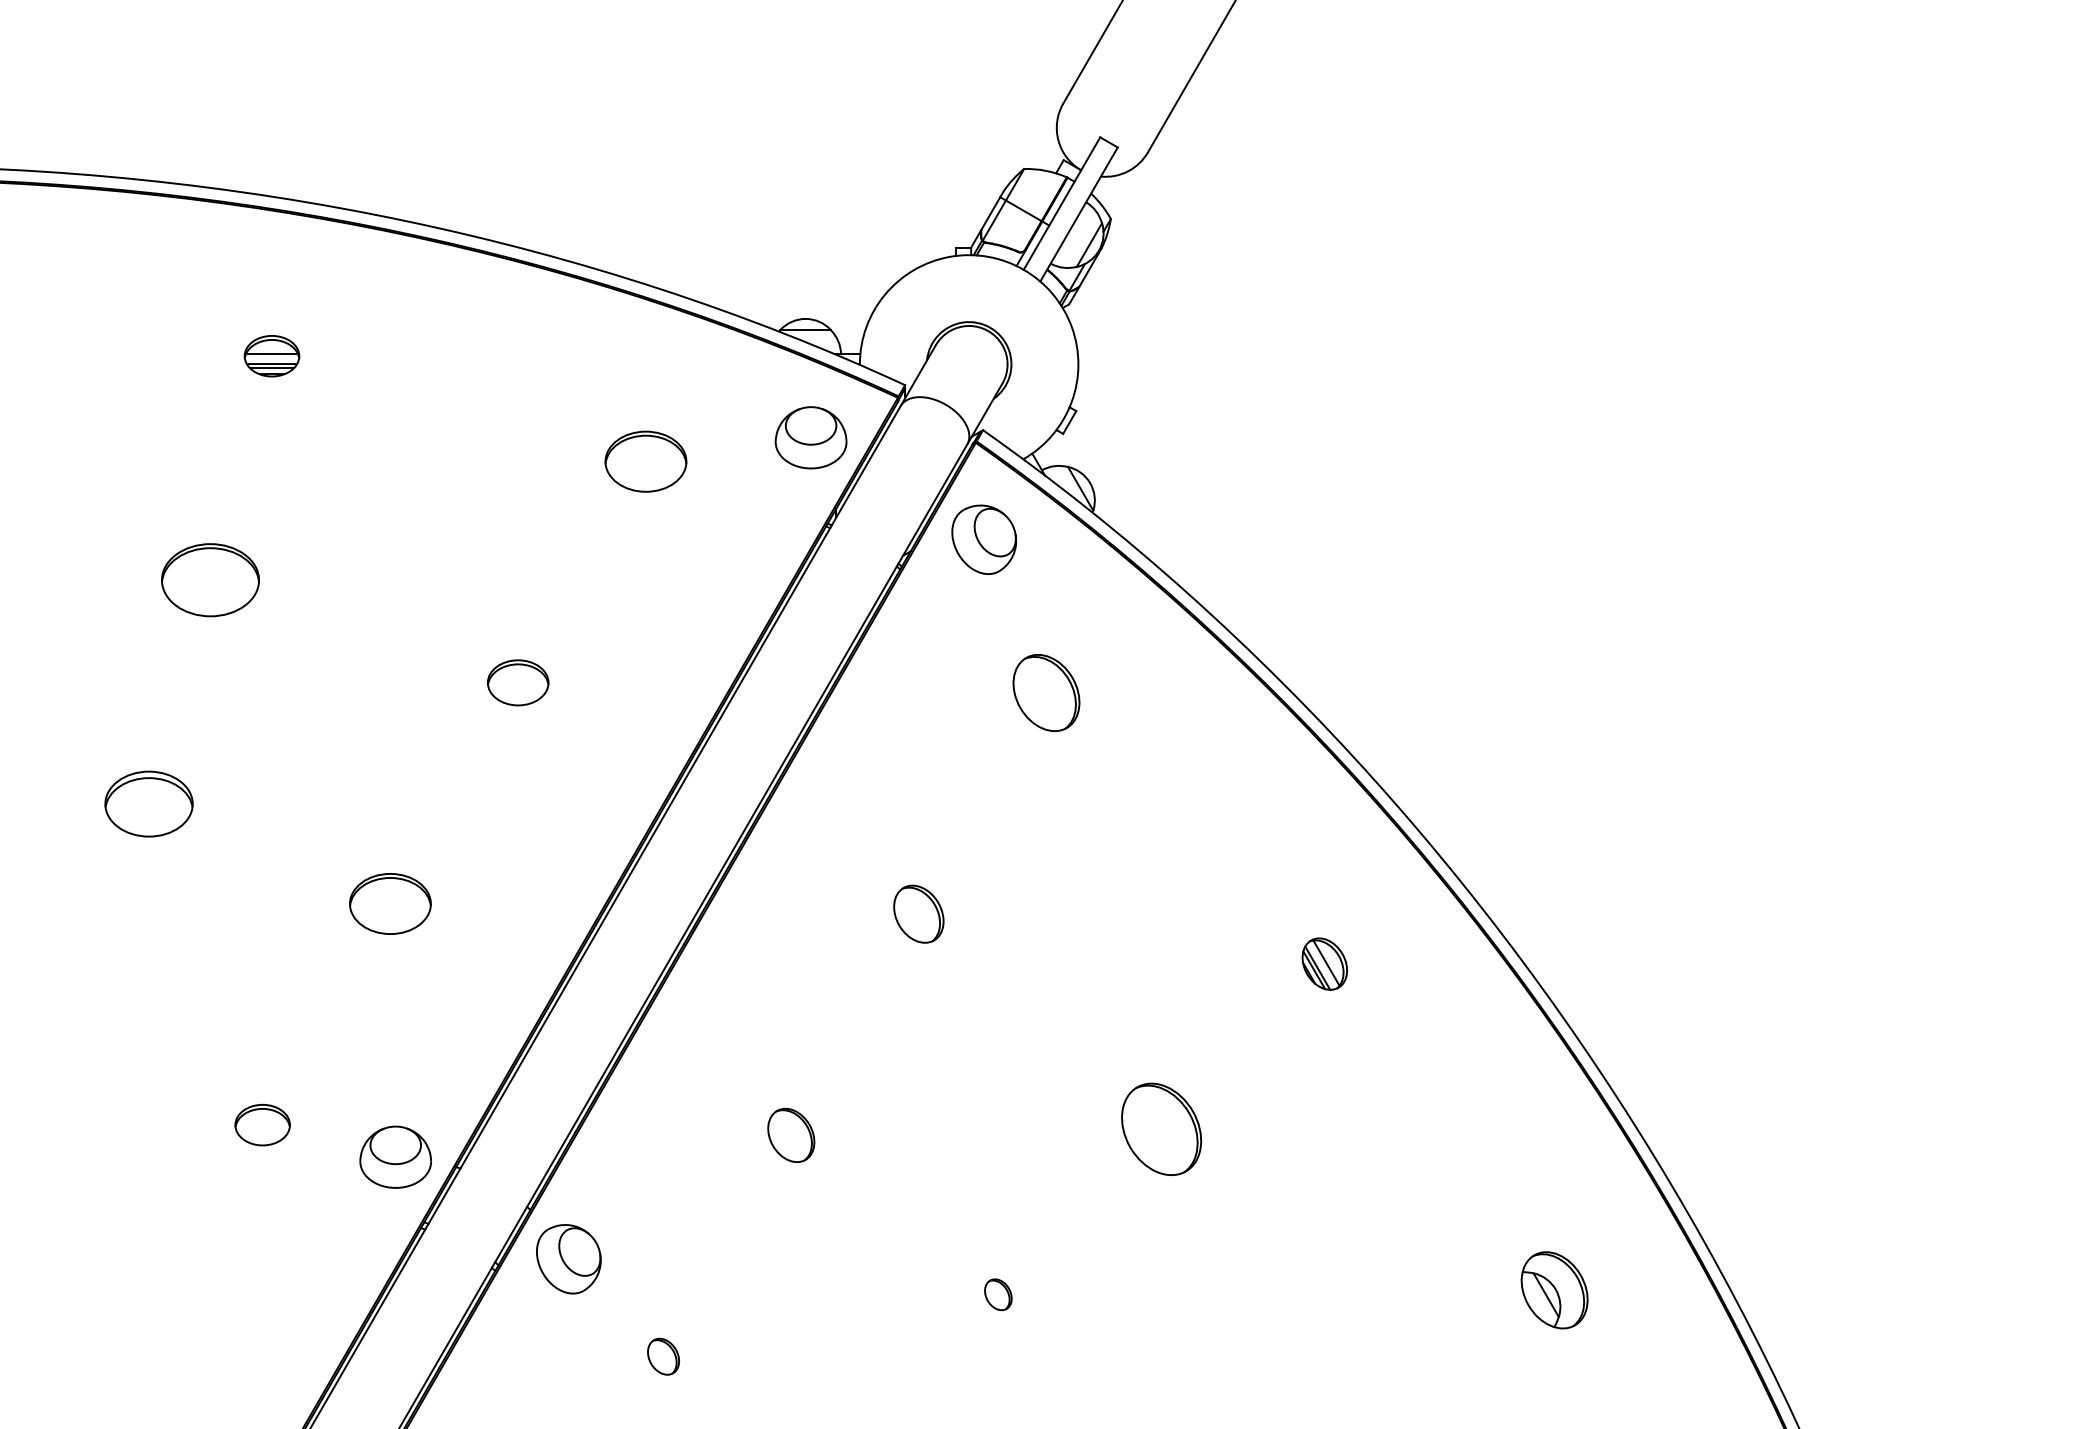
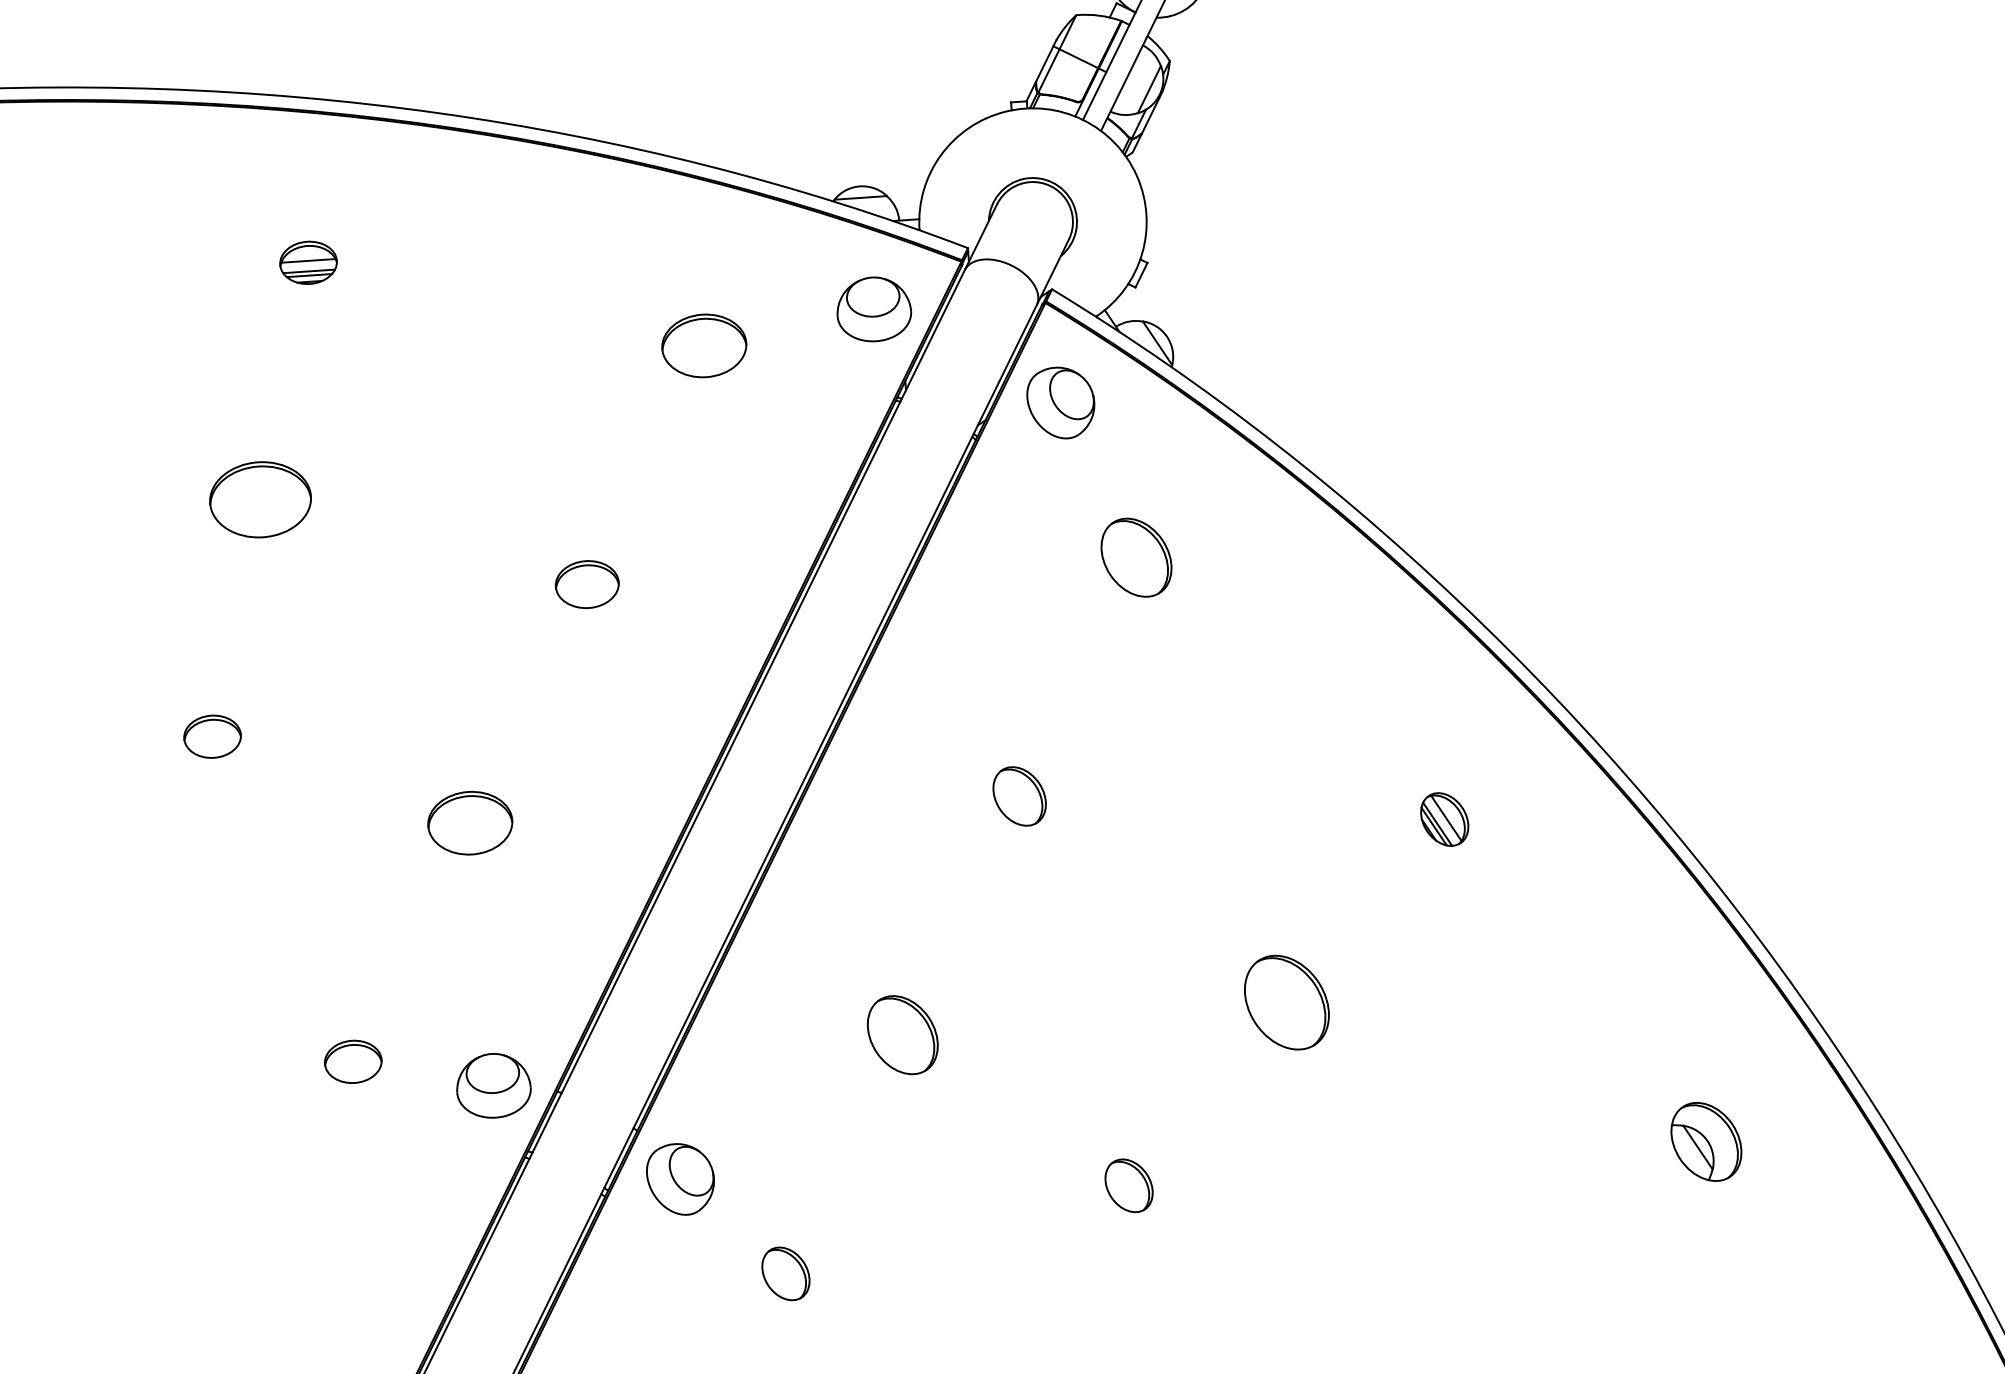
part: (148, 804) -> (212, 737), size x0.62
part: (791, 1135) -> (903, 1035), size x1.43
part: (998, 1294) -> (1129, 1185), size x1.67
part: (663, 1356) -> (785, 1273), size x1.43

